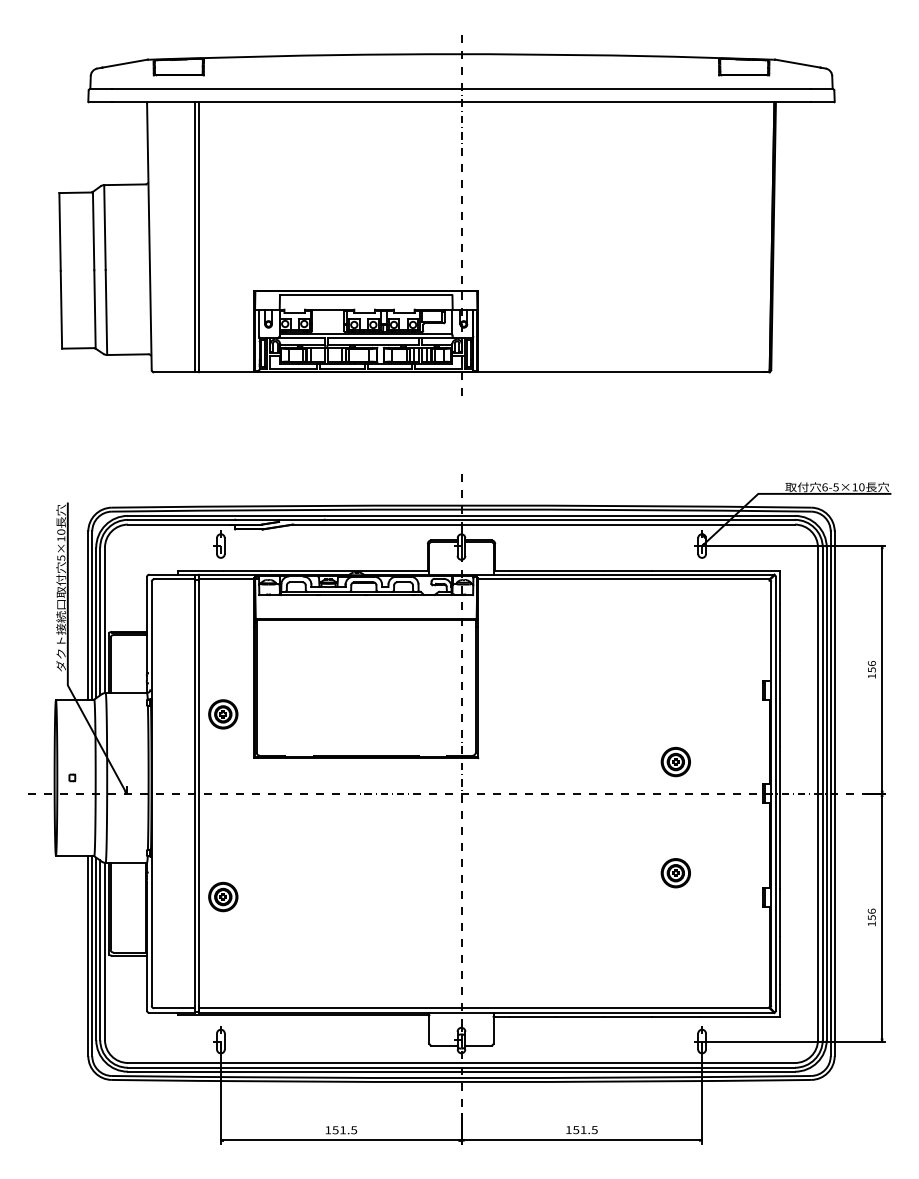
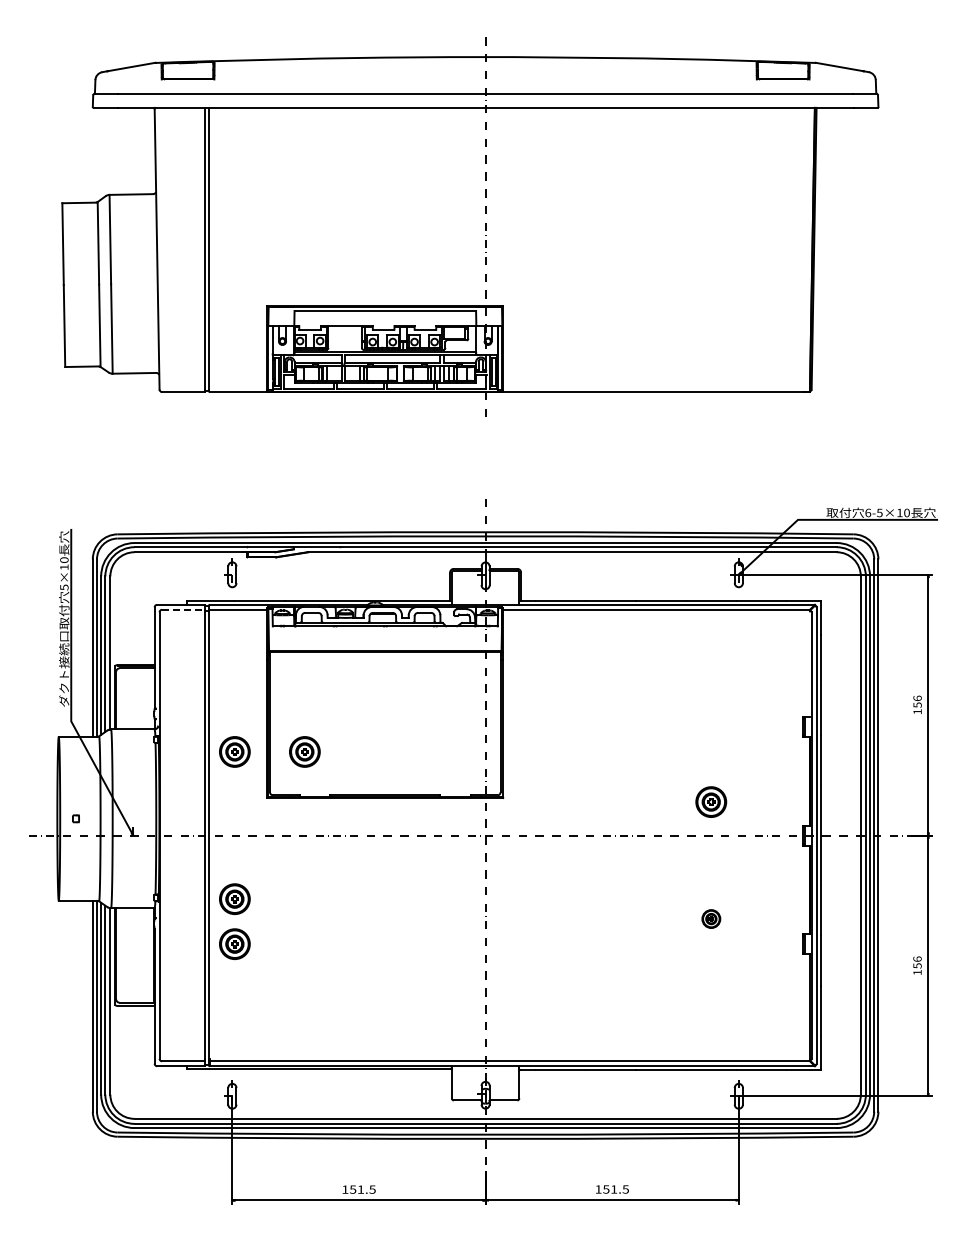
line: (174, 579) -> (183, 609), solid -> dashed
part: (289, 713) -> (304, 751), added
part: (222, 853) -> (234, 898), added
part: (676, 872) -> (711, 918), size x0.6

